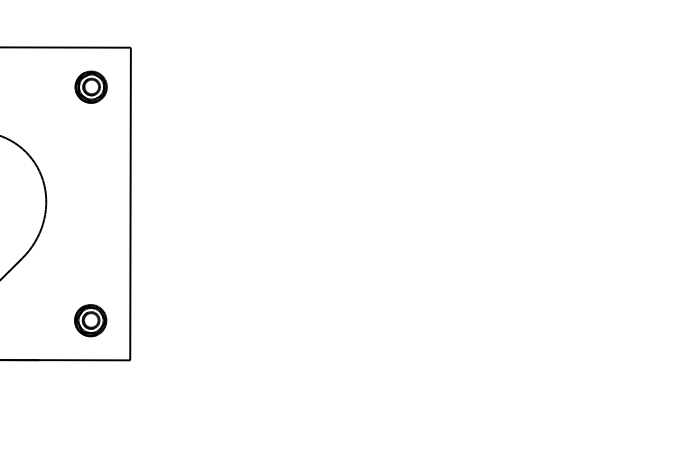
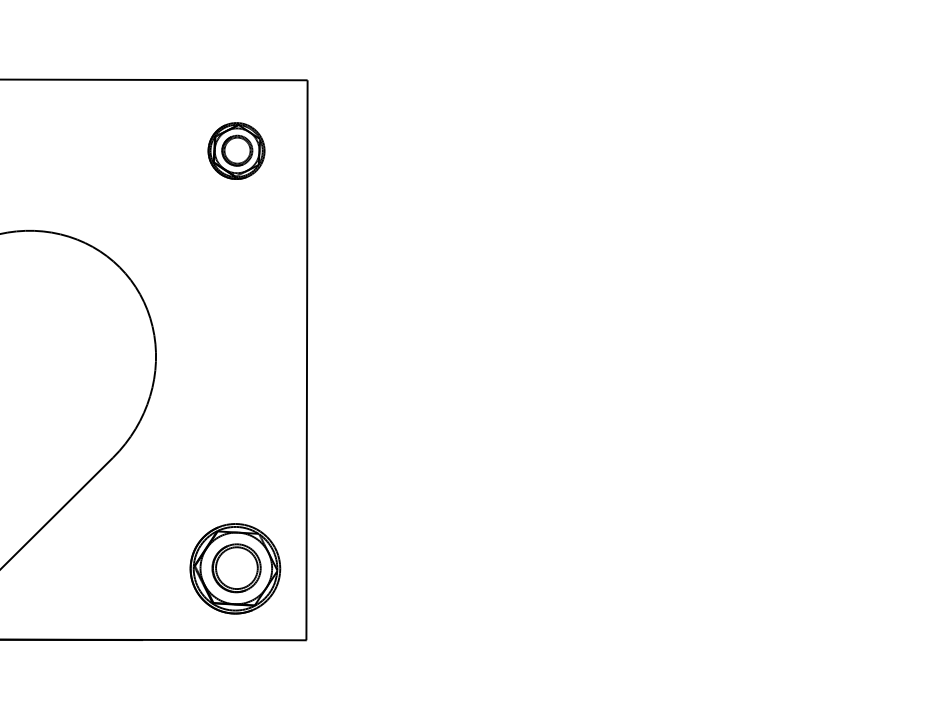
part: (90, 320) -> (235, 568), size x1.6

